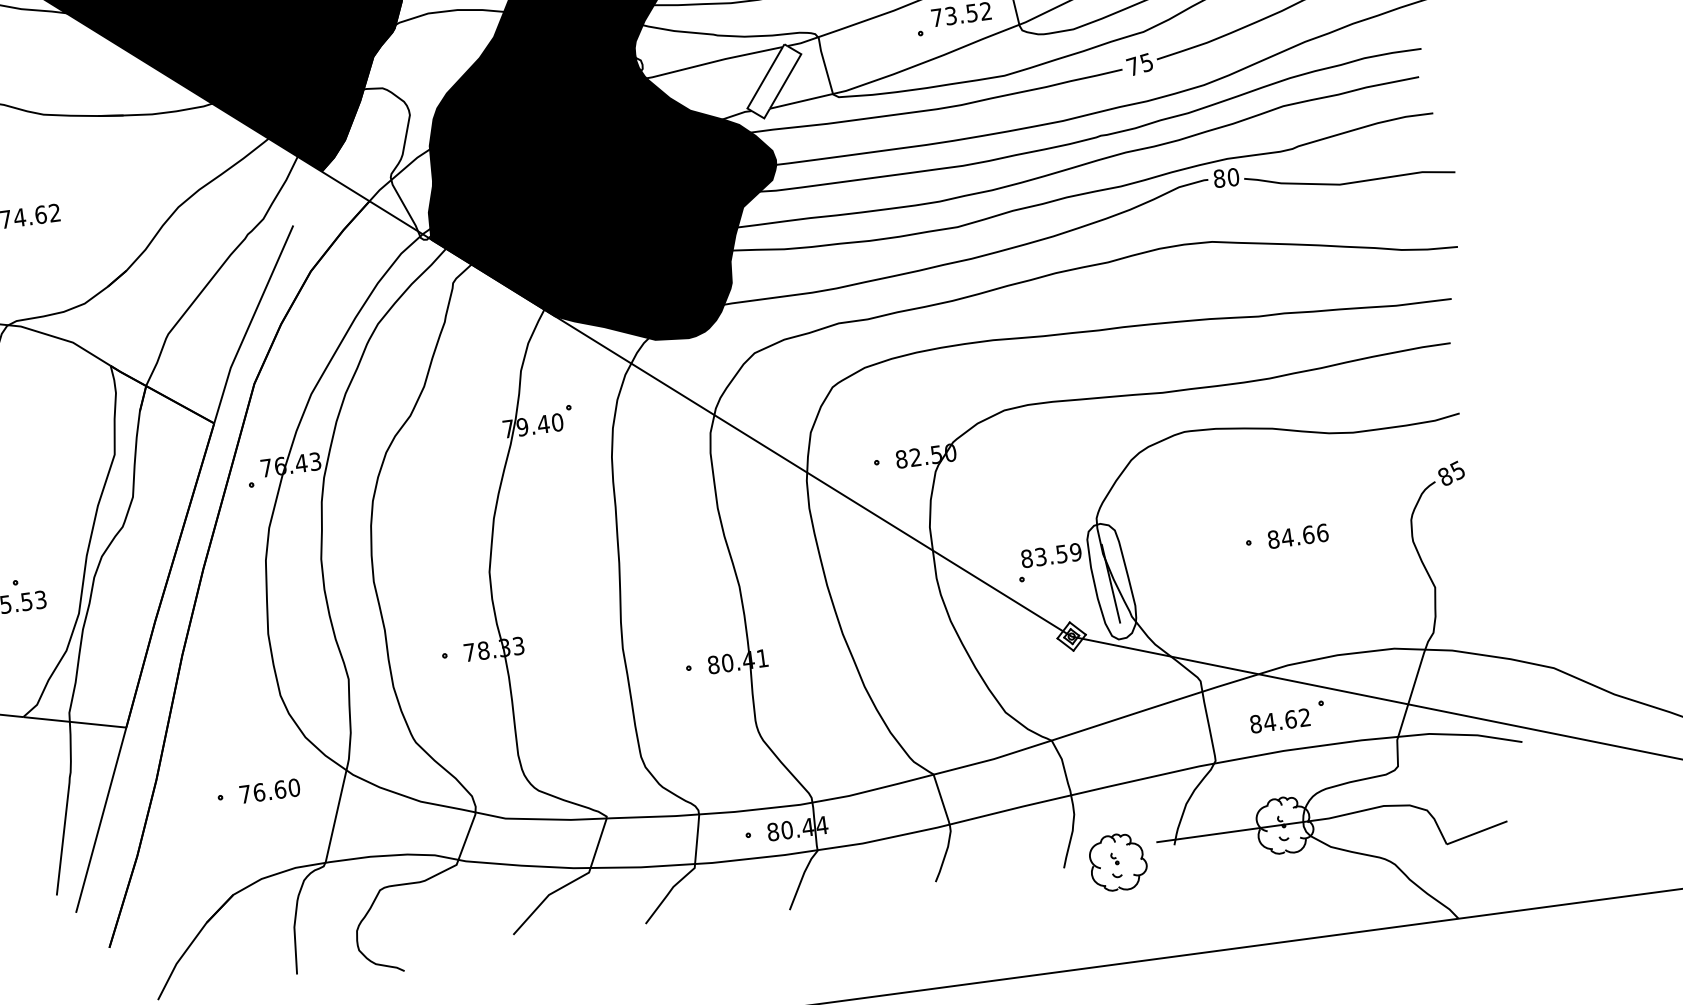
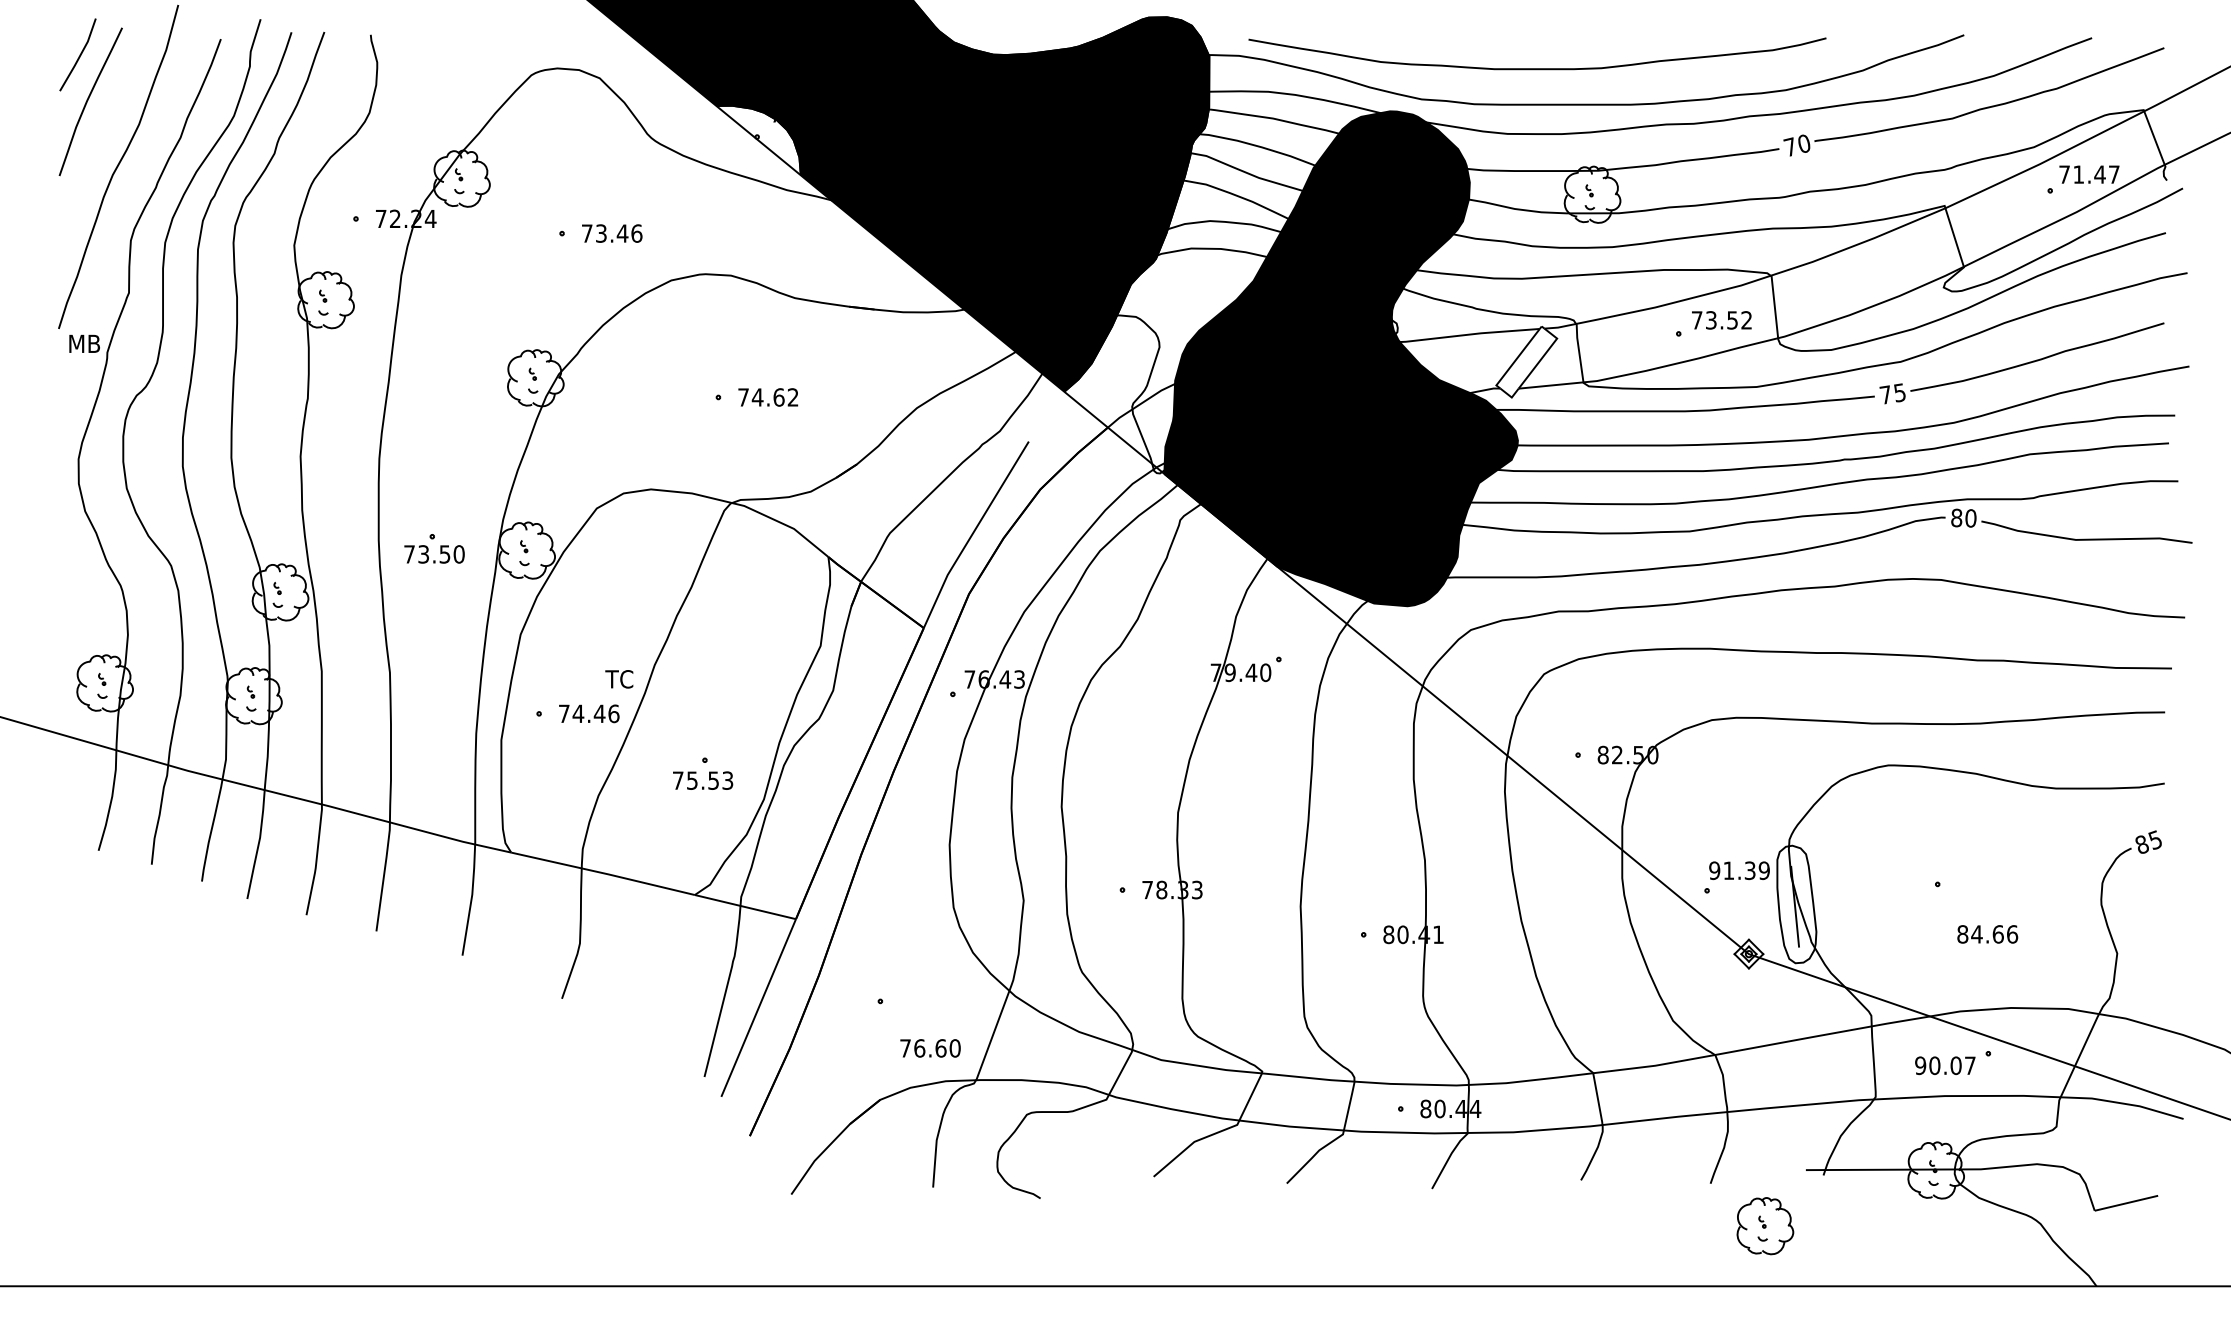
text: (1297, 536) -> (1987, 934), moved
text: (1044, 556) -> (1732, 870), 83.59 -> 91.39
text: (1280, 720) -> (1945, 1065), 84.62 -> 90.07
text: (269, 791) -> (930, 1048), moved
part: (1118, 862) -> (1765, 1226), moved

